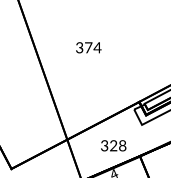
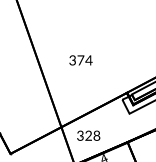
part: (88, 47) -> (80, 60), moved
part: (113, 145) -> (88, 135), moved

